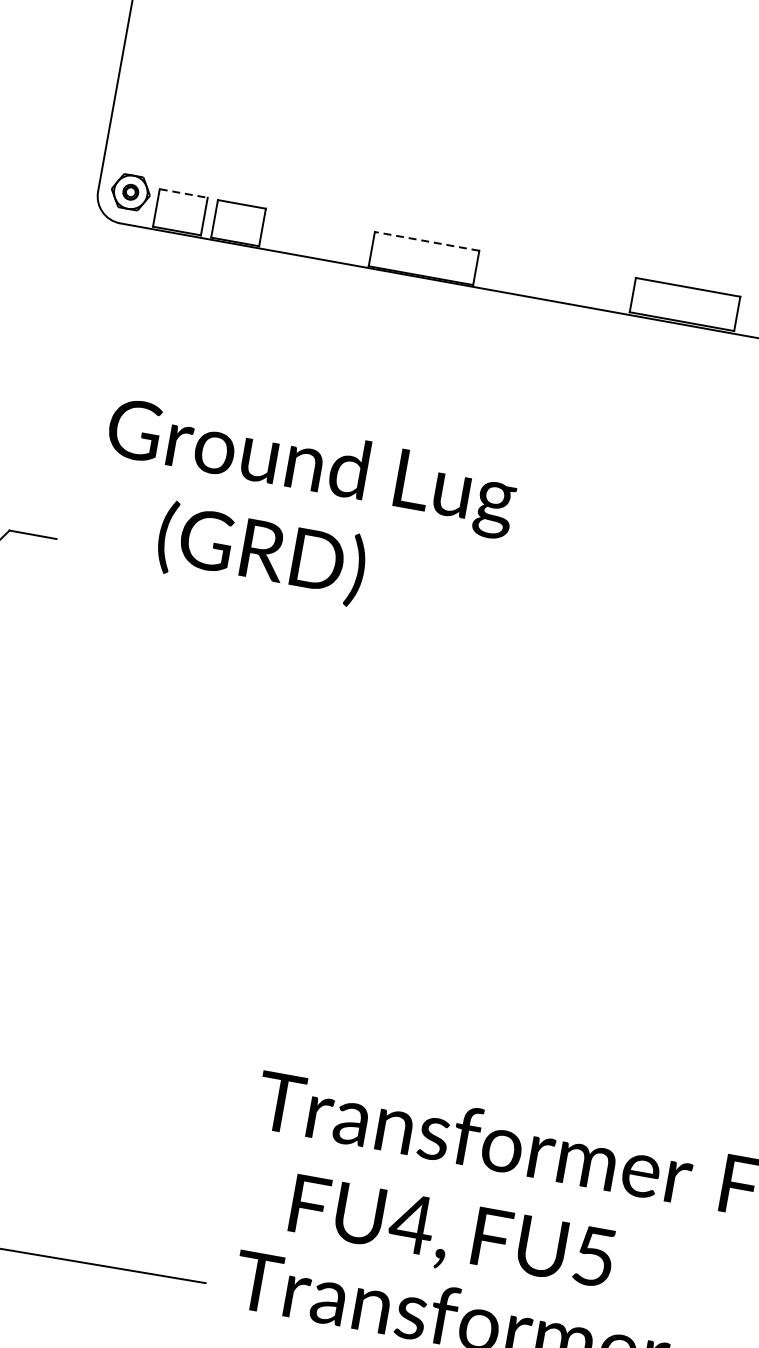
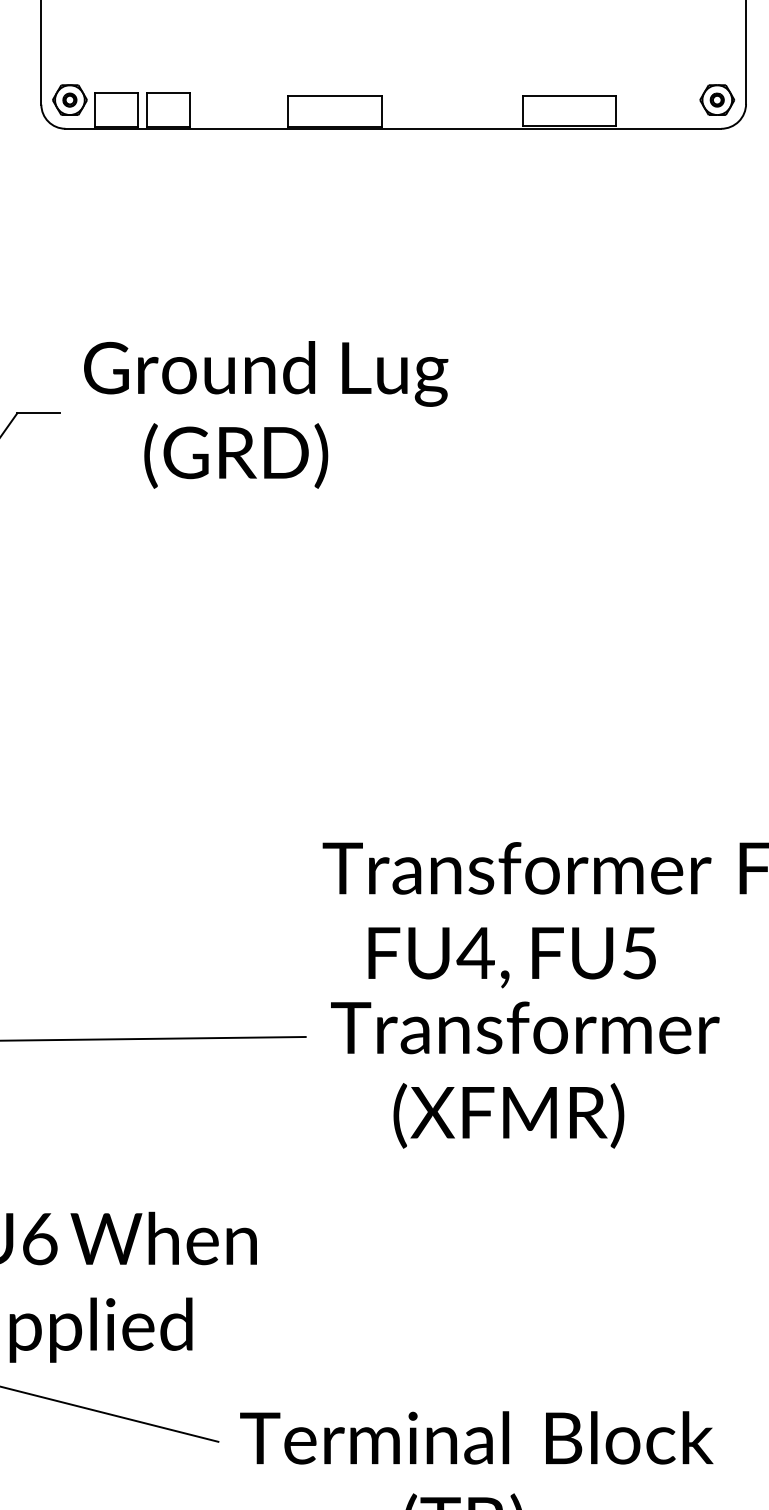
line: (184, 193) -> (116, 92), dashed -> solid
line: (427, 241) -> (335, 96), dashed -> solid
text: (303, 513) -> (266, 414), moved

